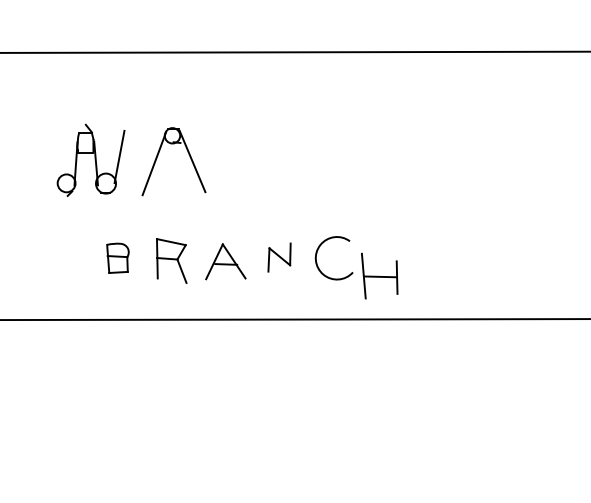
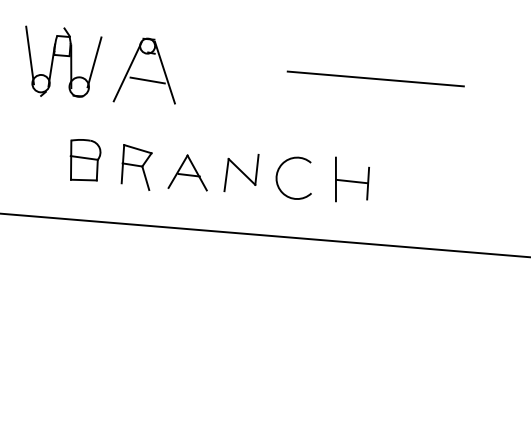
line: (408, 149) -> (375, 78), added
line: (52, 155) -> (29, 55), added
line: (175, 170) -> (147, 80), added
part: (279, 257) -> (241, 172), size x1.43
part: (117, 258) -> (84, 160), size x1.43
part: (379, 275) -> (351, 180), moved

